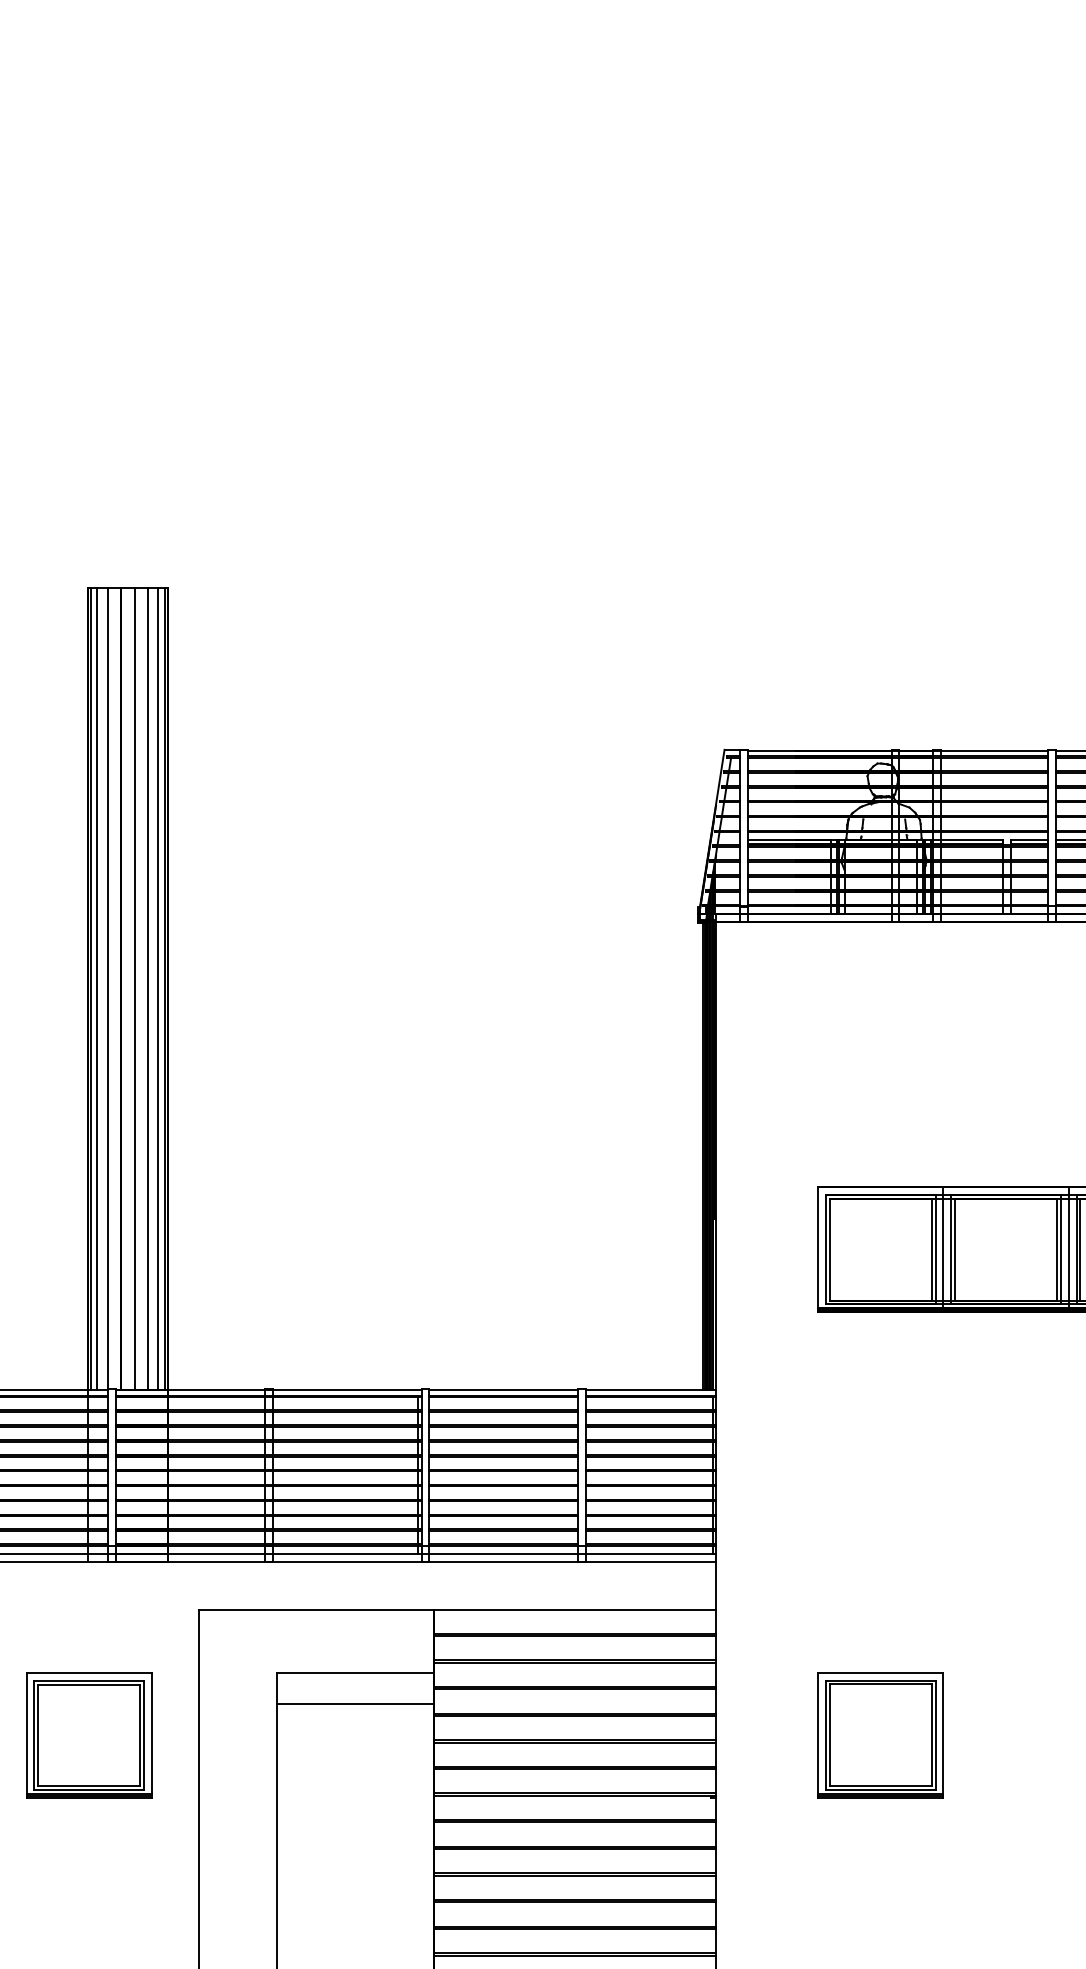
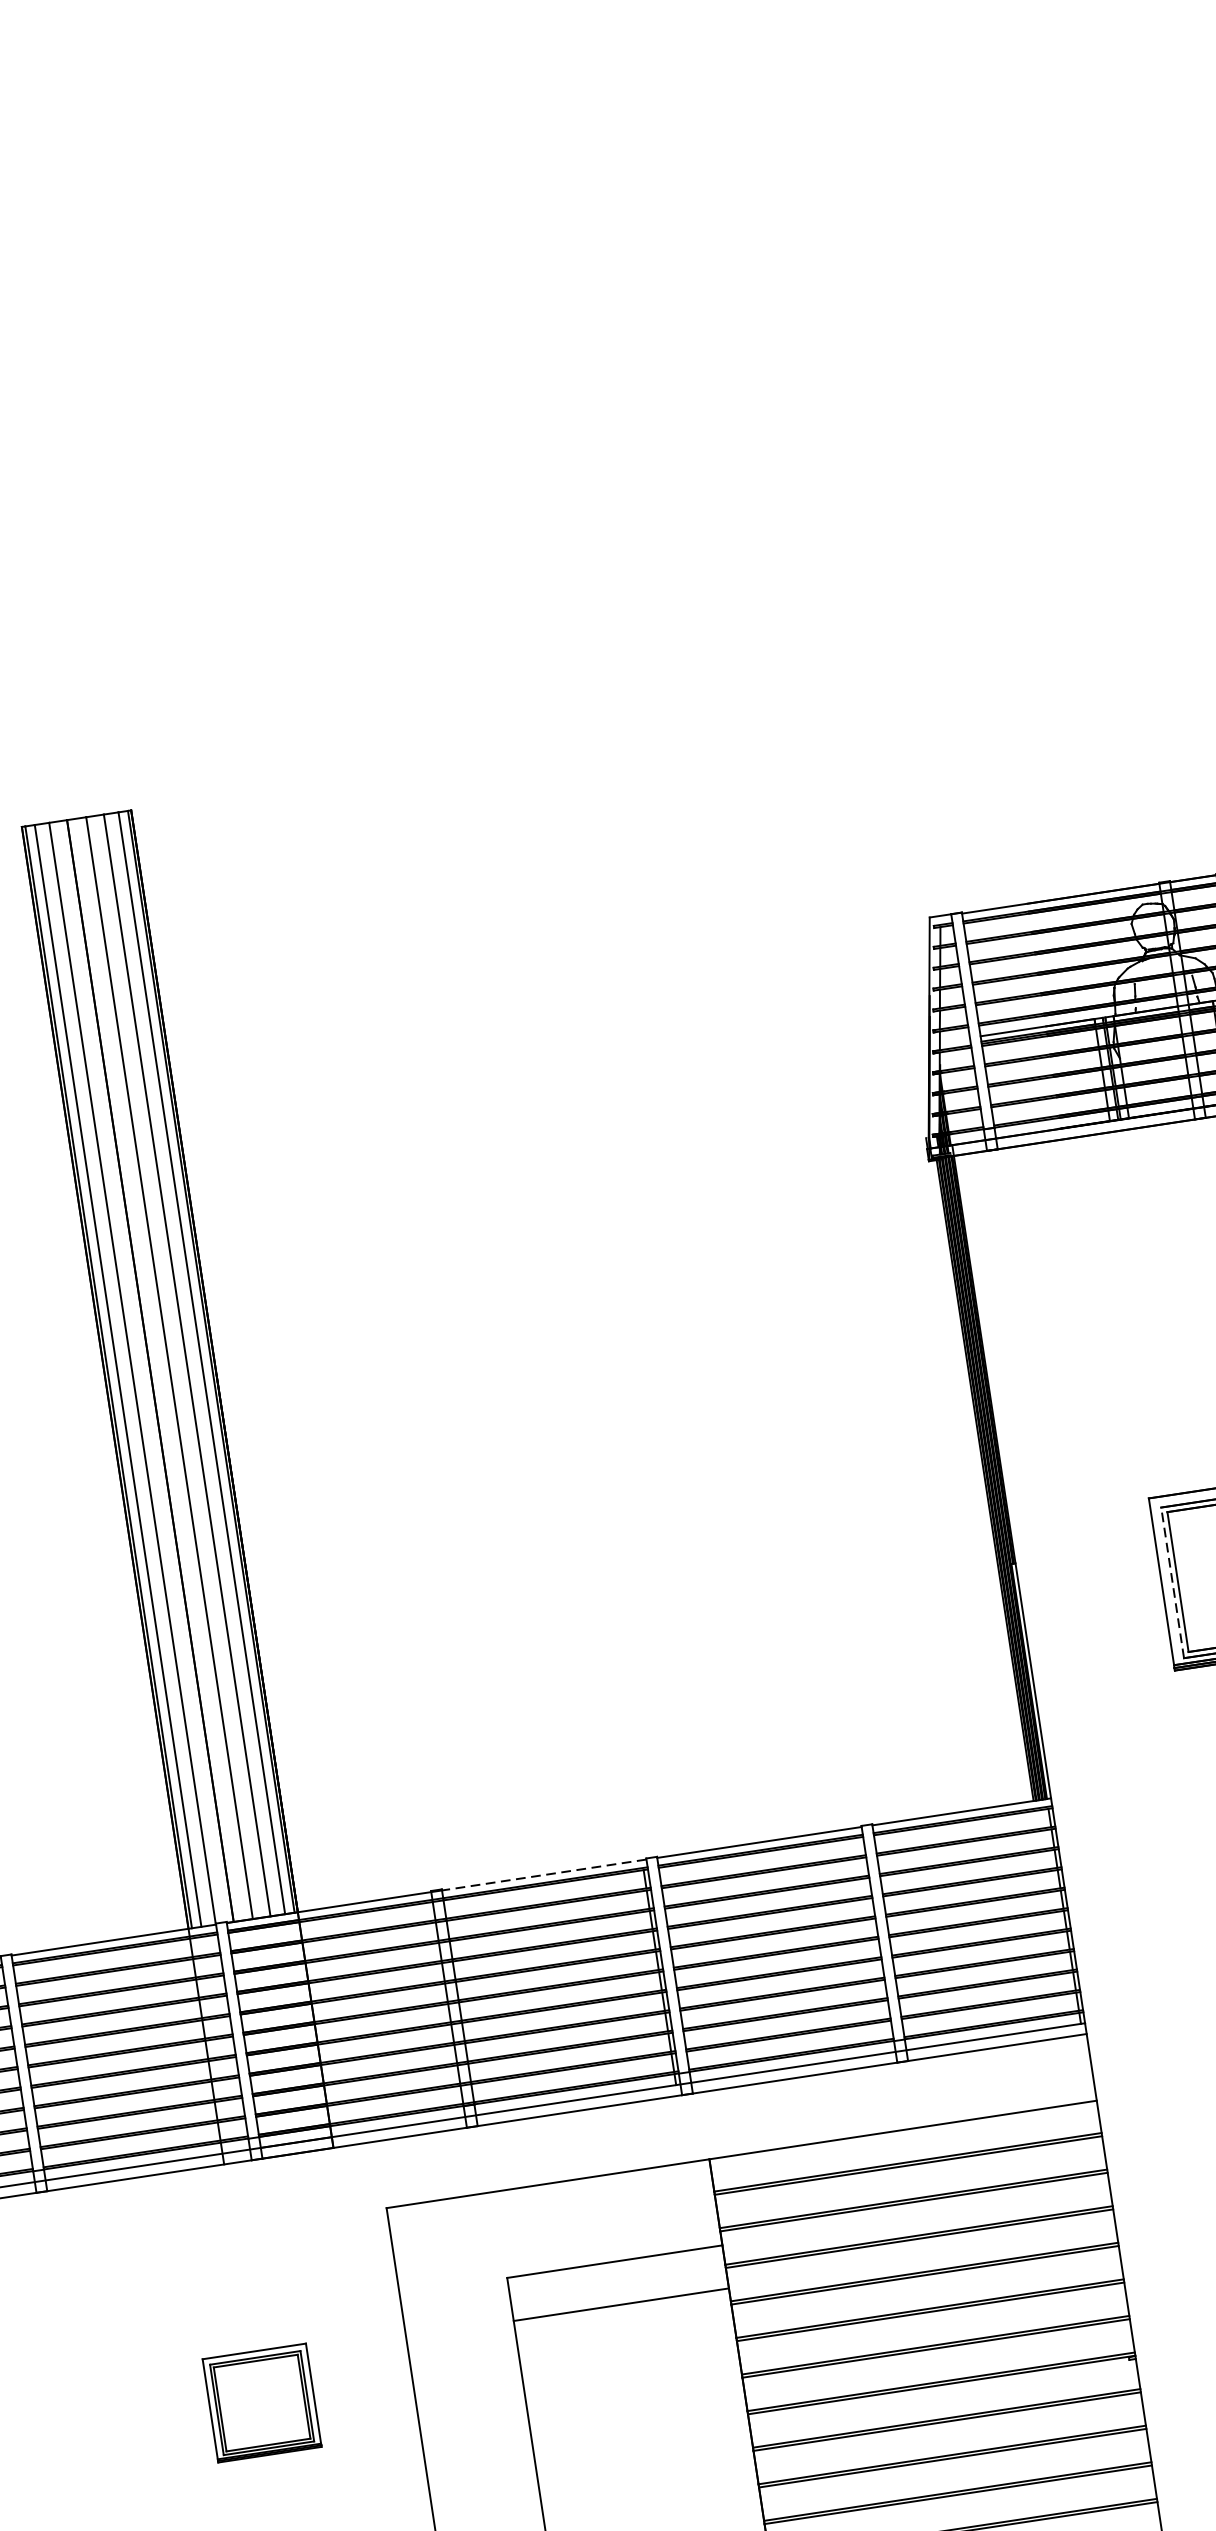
line: (825, 1249) -> (1172, 1582), solid -> dashed
line: (346, 1389) -> (543, 1874), solid -> dashed
part: (89, 1735) -> (262, 2403), size x0.6

